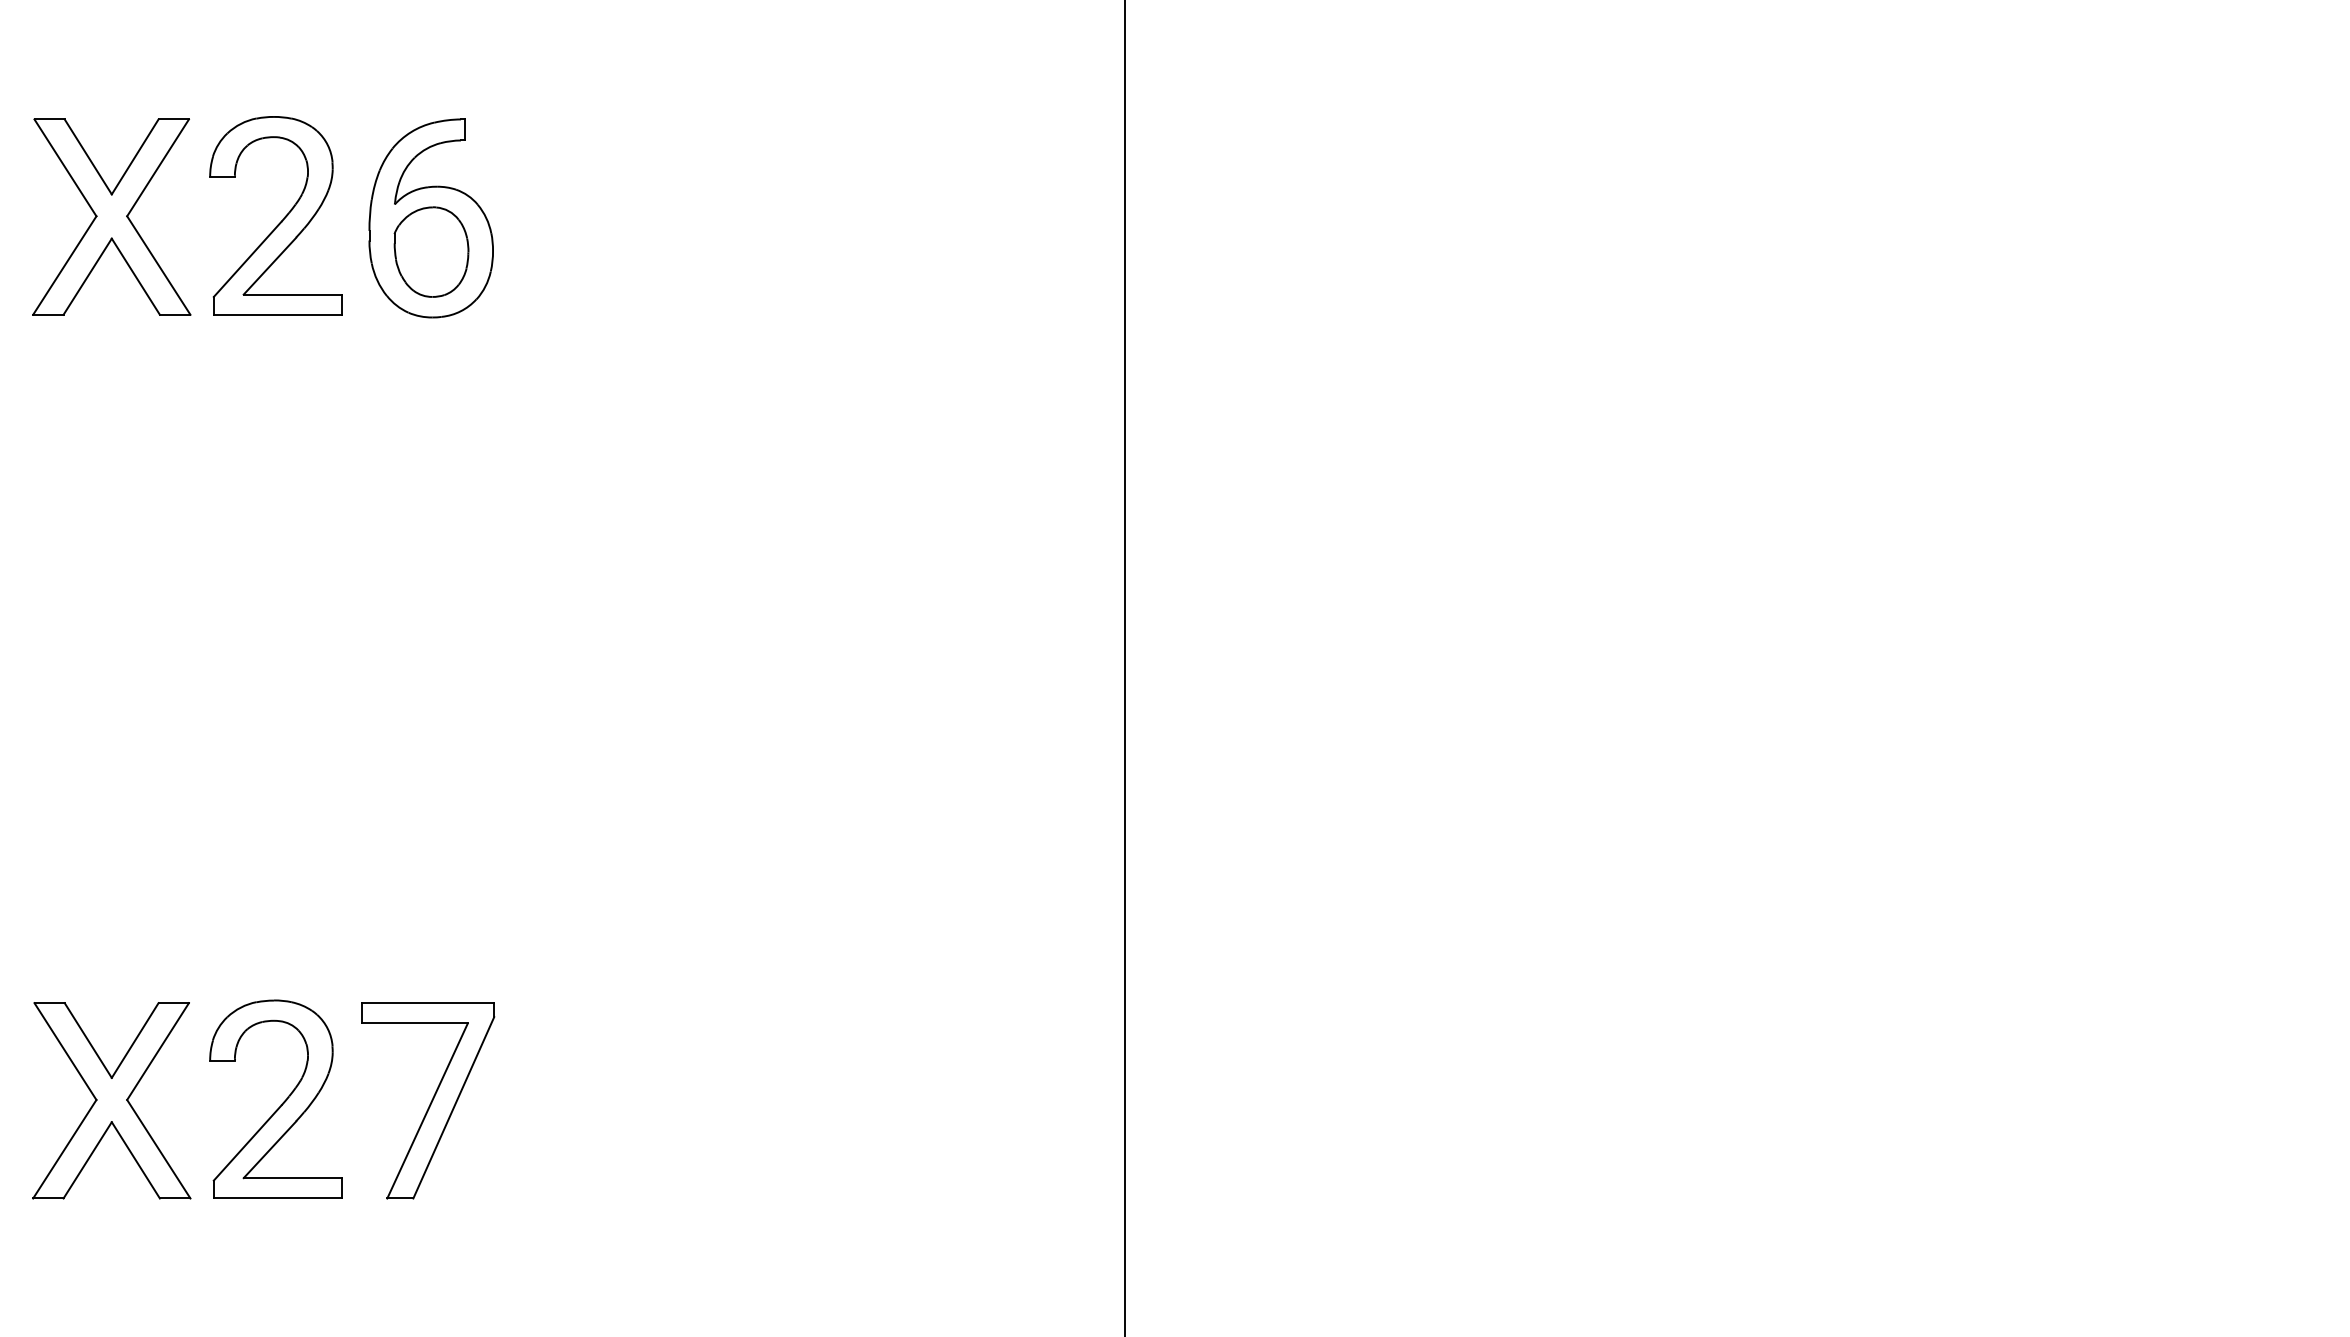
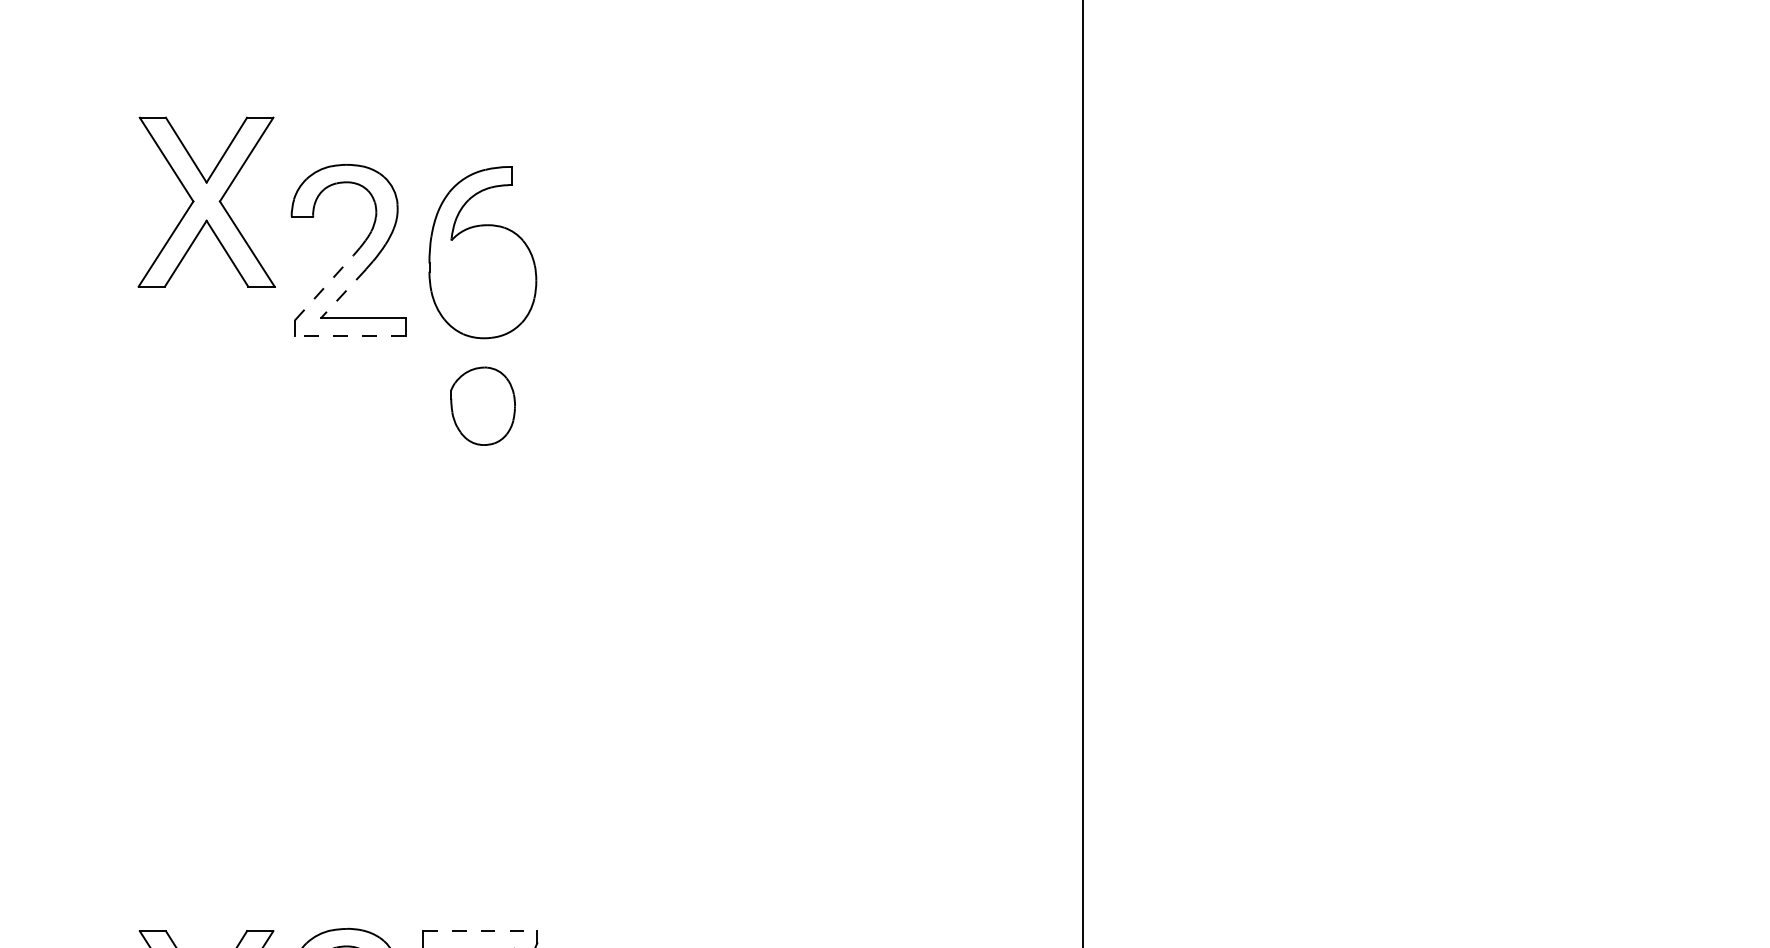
part: (111, 216) -> (206, 201), moved
part: (431, 251) -> (483, 405), moved
line: (247, 259) -> (323, 288), solid -> dashed
line: (269, 266) -> (343, 294), solid -> dashed
line: (277, 314) -> (349, 335), solid -> dashed
line: (428, 1003) -> (480, 931), solid -> dashed

